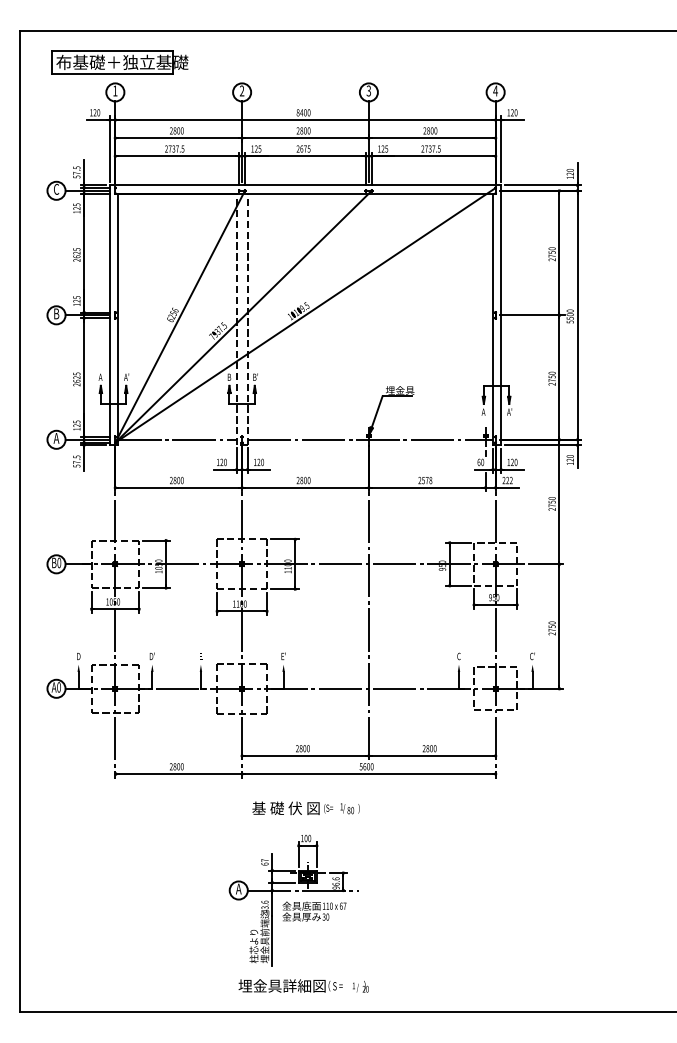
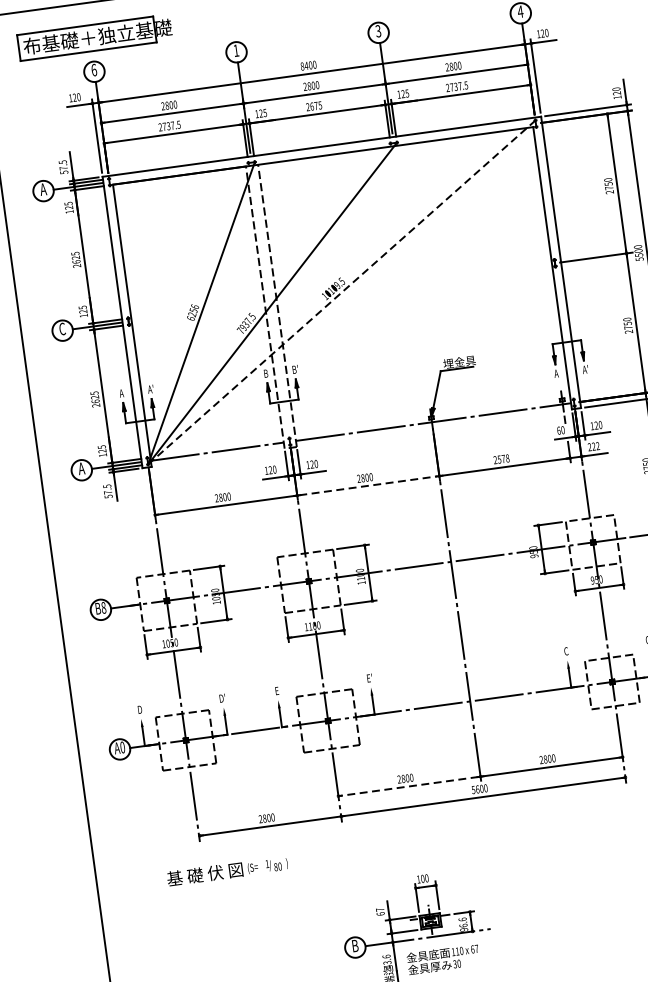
text: (115, 90) -> (94, 69), 1 -> 6
text: (242, 90) -> (236, 50), 2 -> 1
text: (56, 188) -> (43, 188), C -> A
text: (56, 313) -> (62, 328), B -> C
line: (305, 315) -> (341, 292), solid -> dashed
line: (305, 487) -> (368, 485), solid -> dashed
text: (59, 562) -> (103, 607), B0 -> B8
line: (305, 755) -> (409, 785), solid -> dashed
text: (305, 807) -> (226, 870), moved
text: (238, 888) -> (354, 945), A -> B

